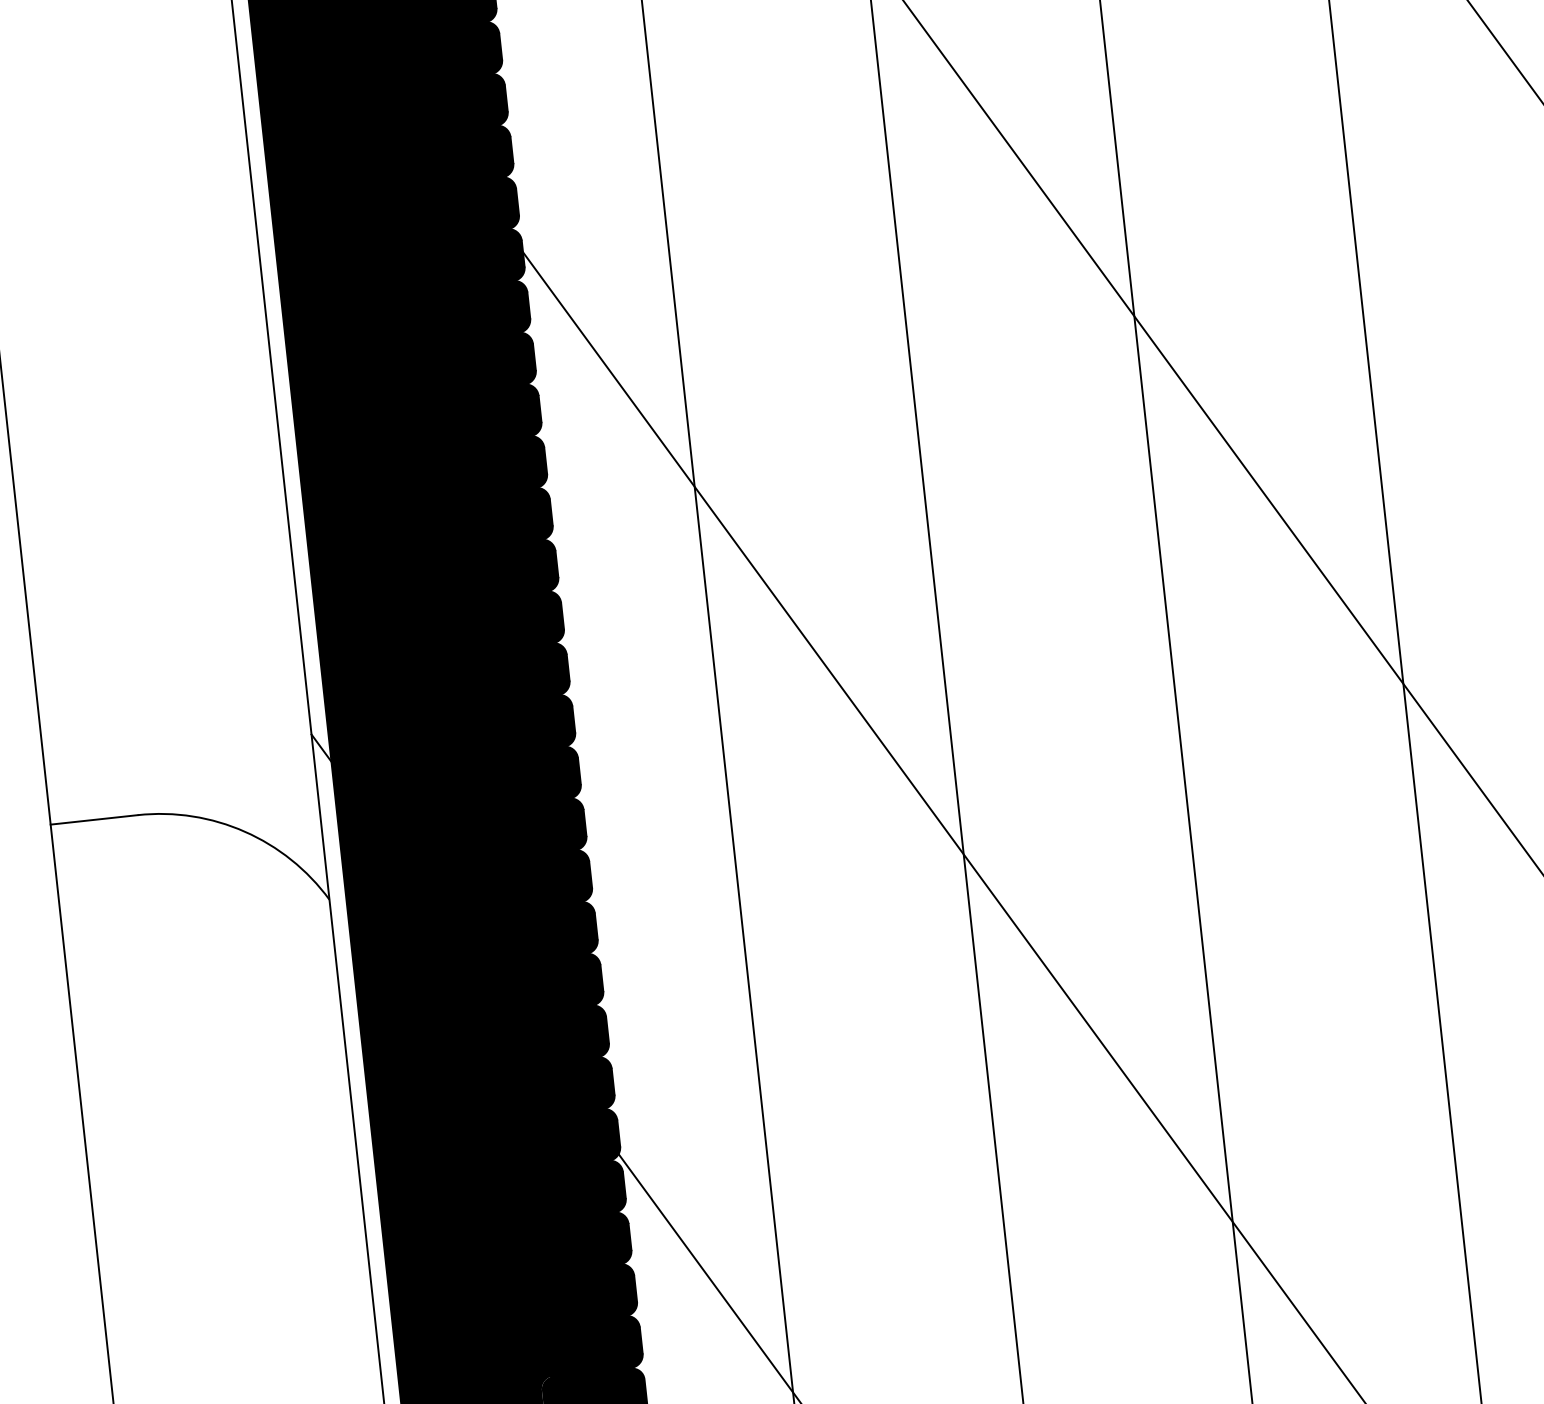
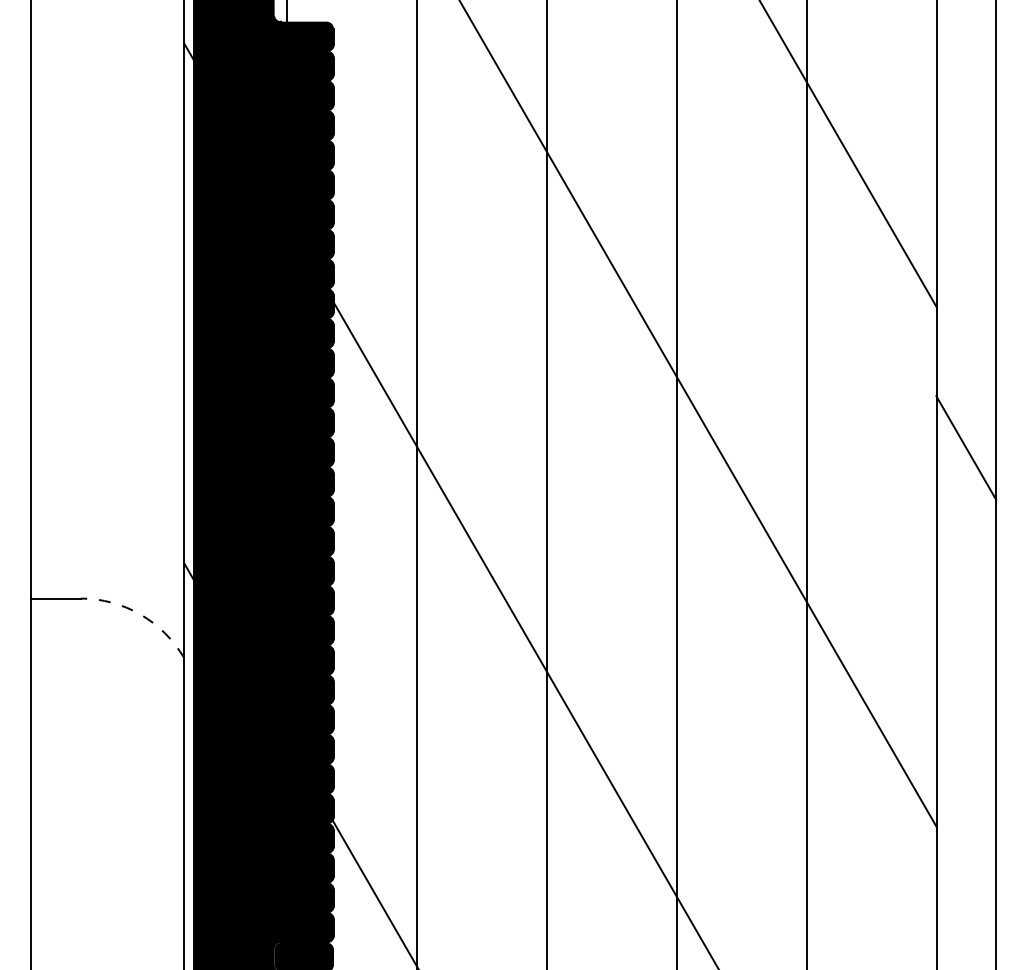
arc: (244, 831) -> (140, 614), solid -> dashed

